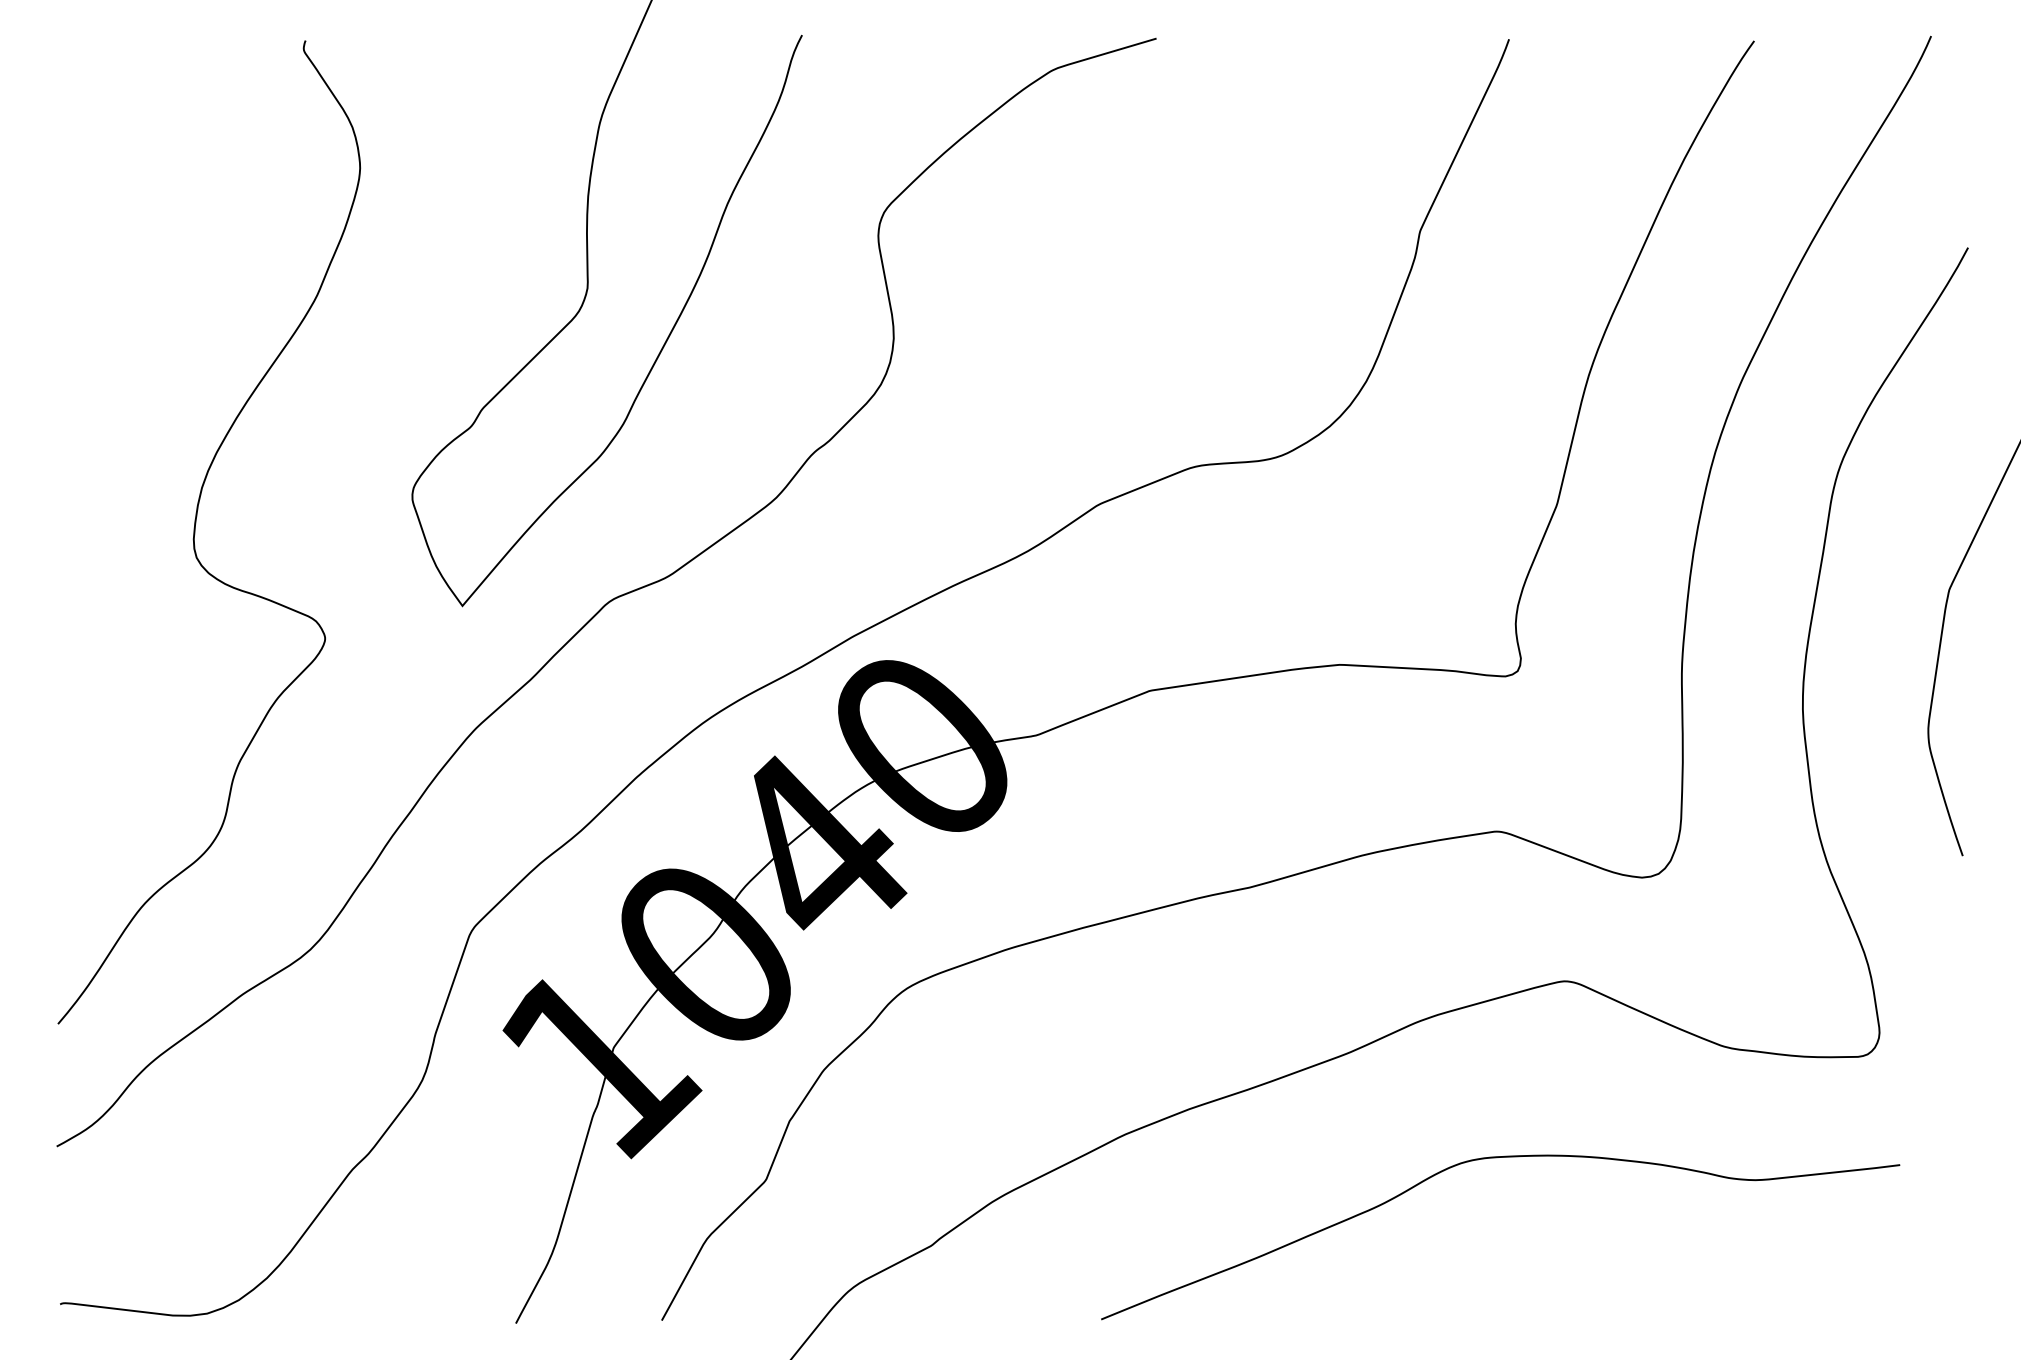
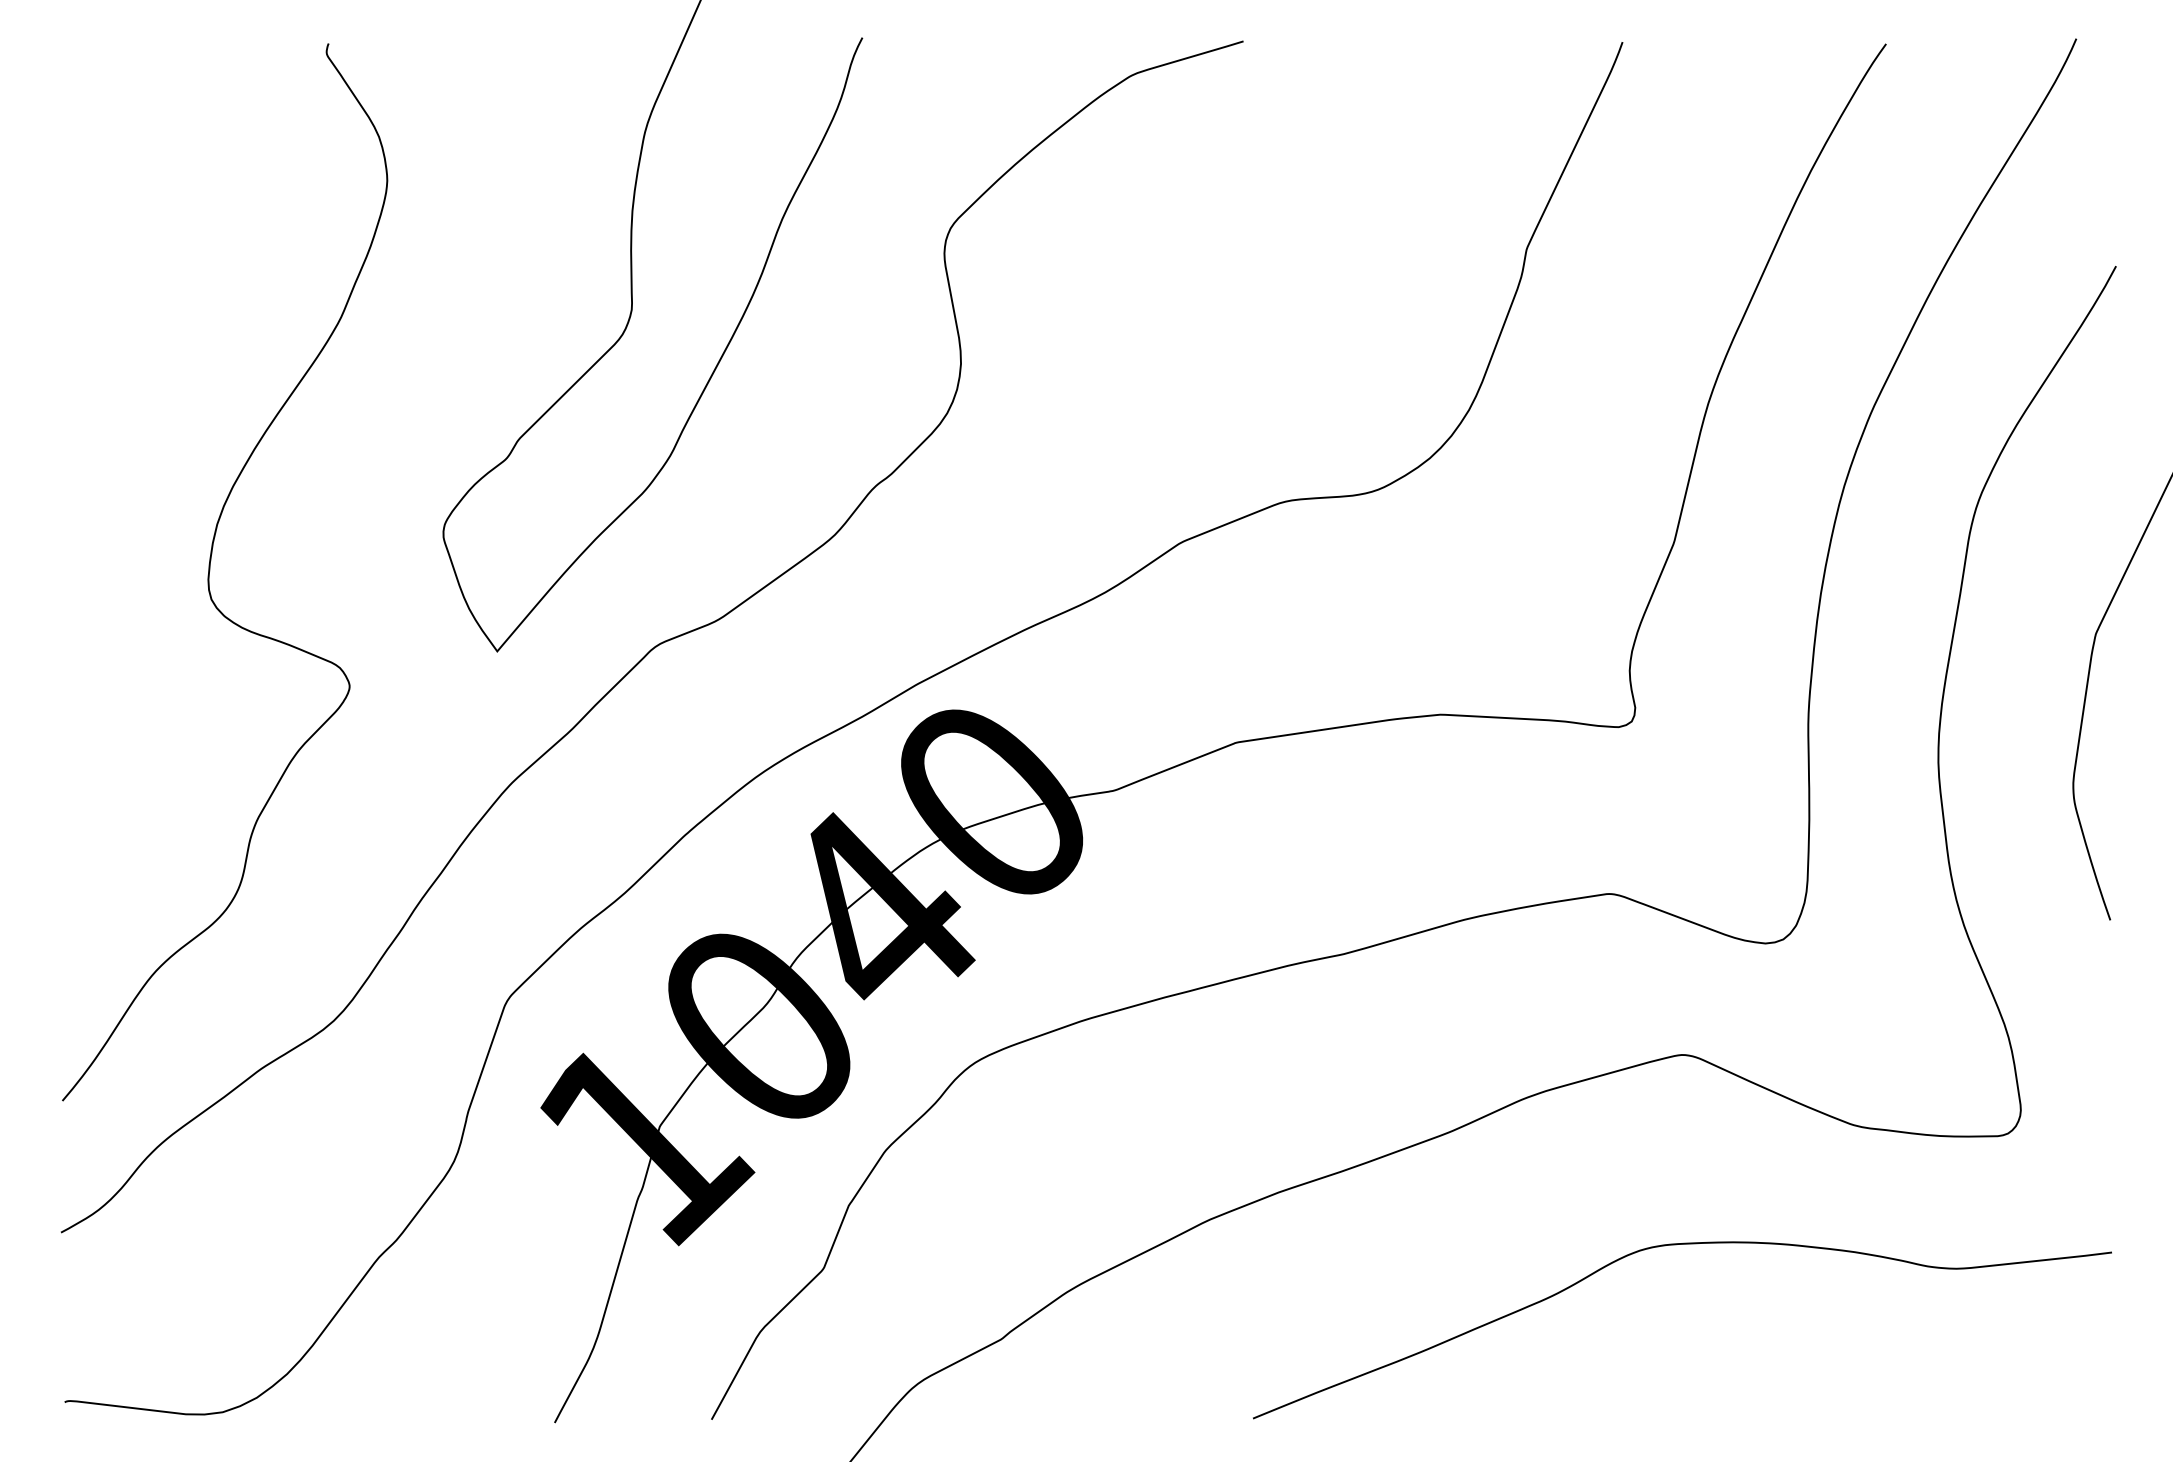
curve: (1495, 1158) -> (1676, 1245), moved

